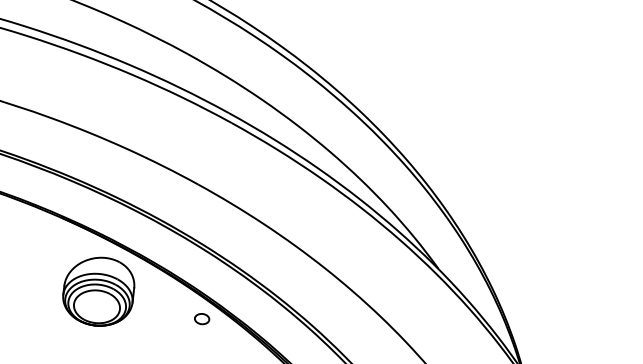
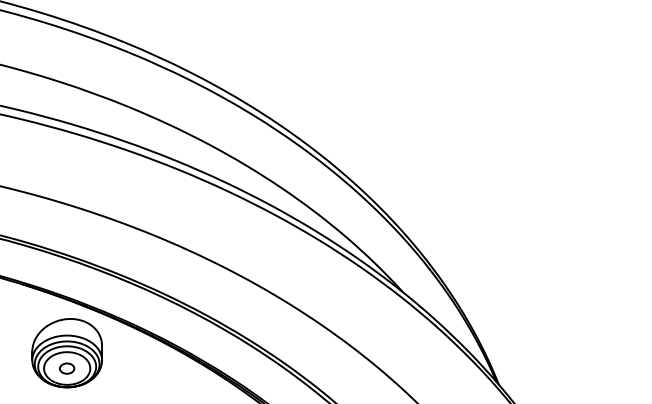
part: (202, 319) -> (67, 368), moved

